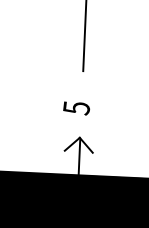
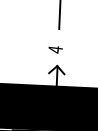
text: (76, 107) -> (55, 49), 5 -> 4

